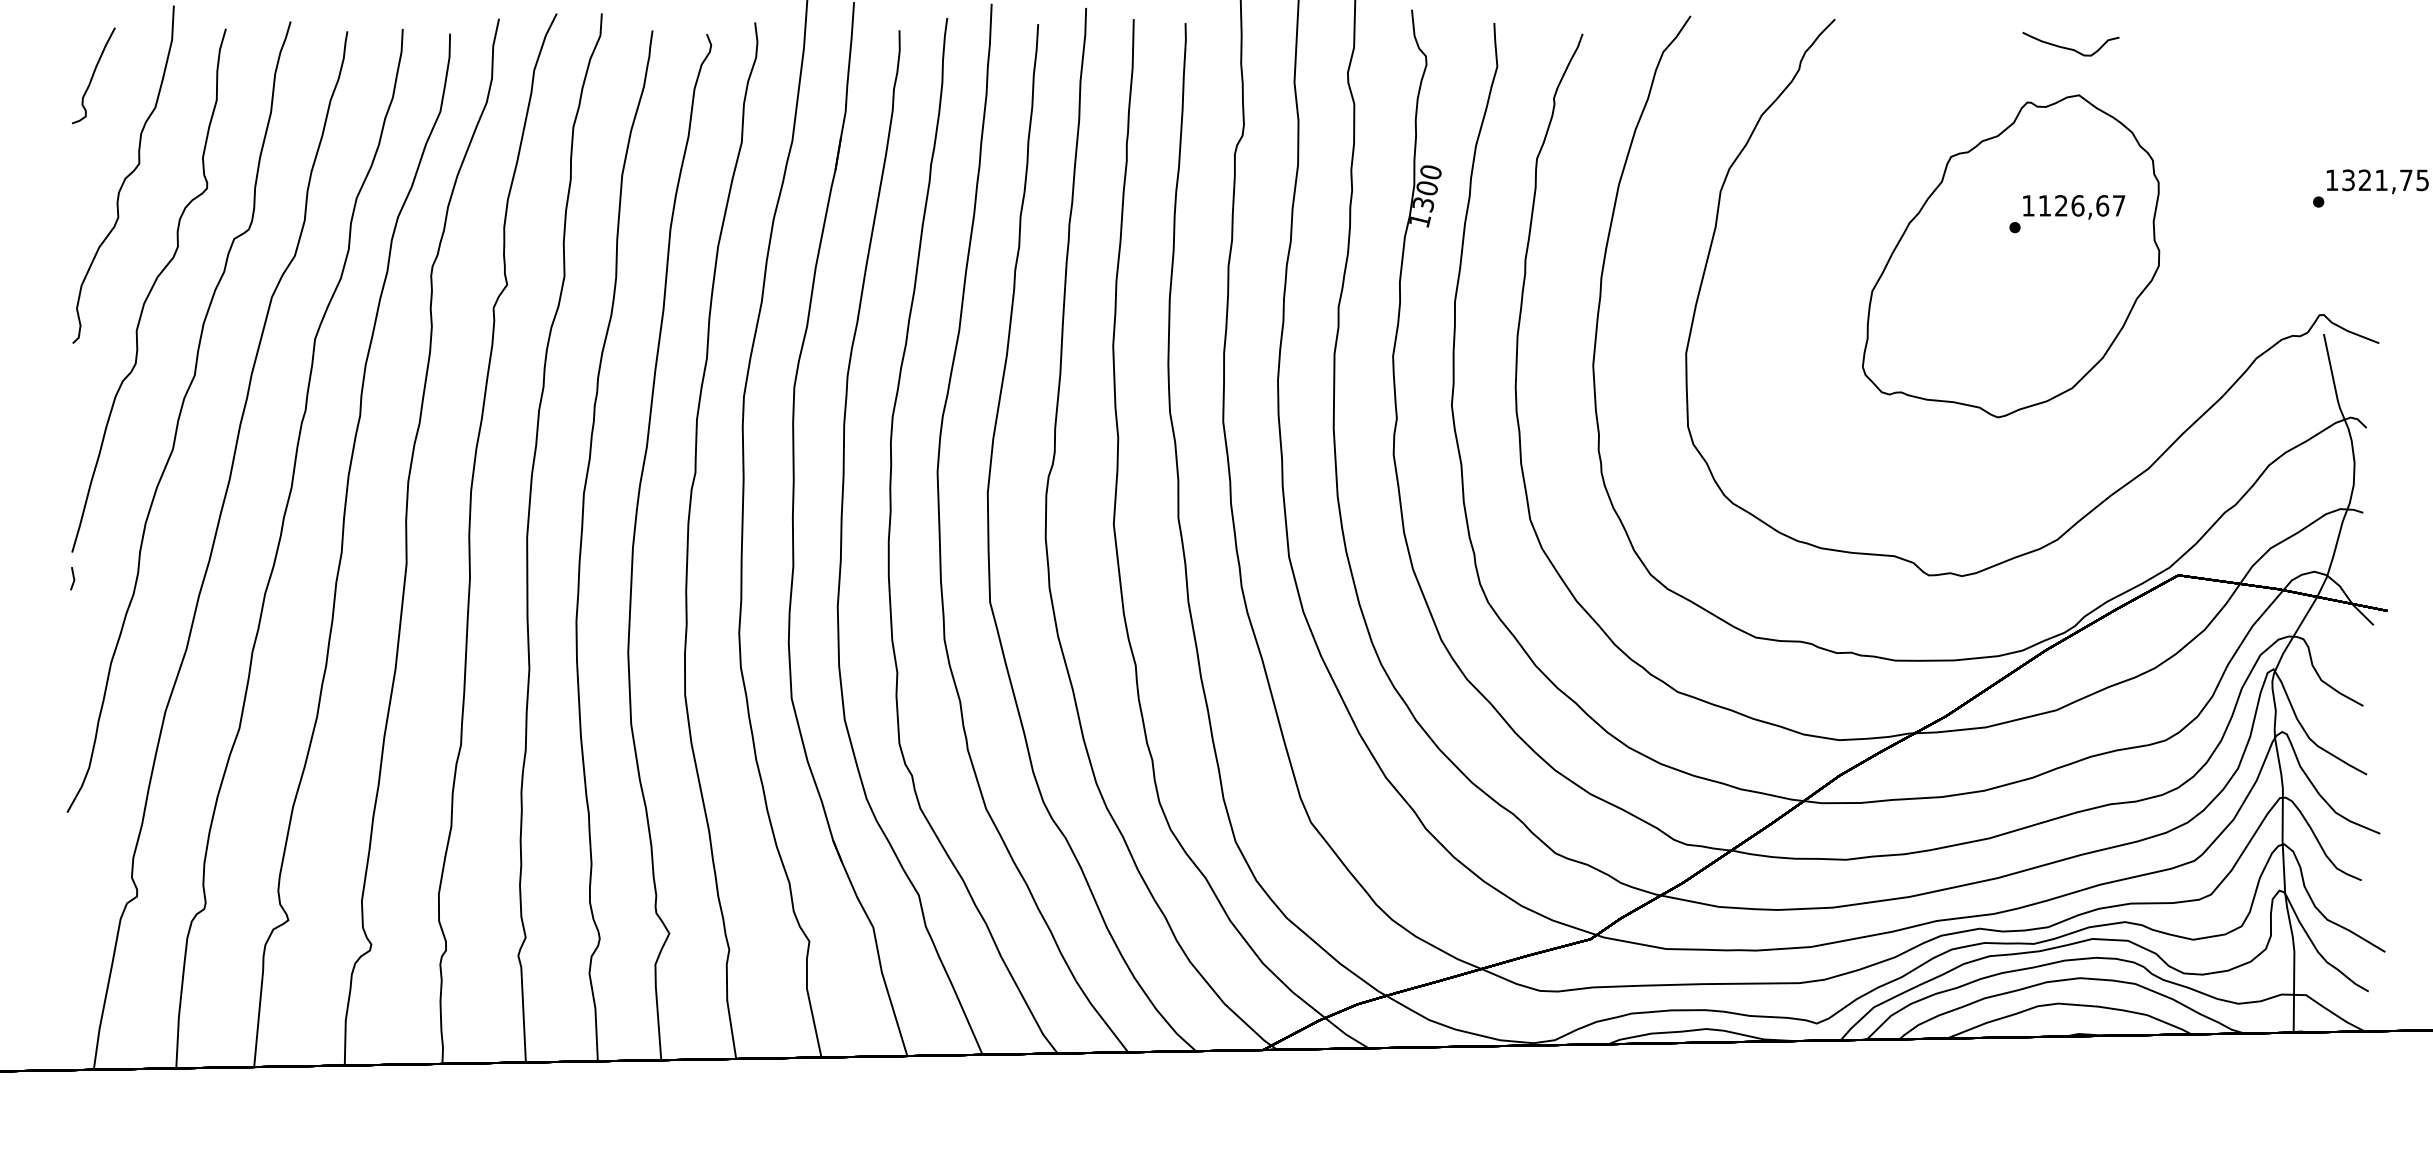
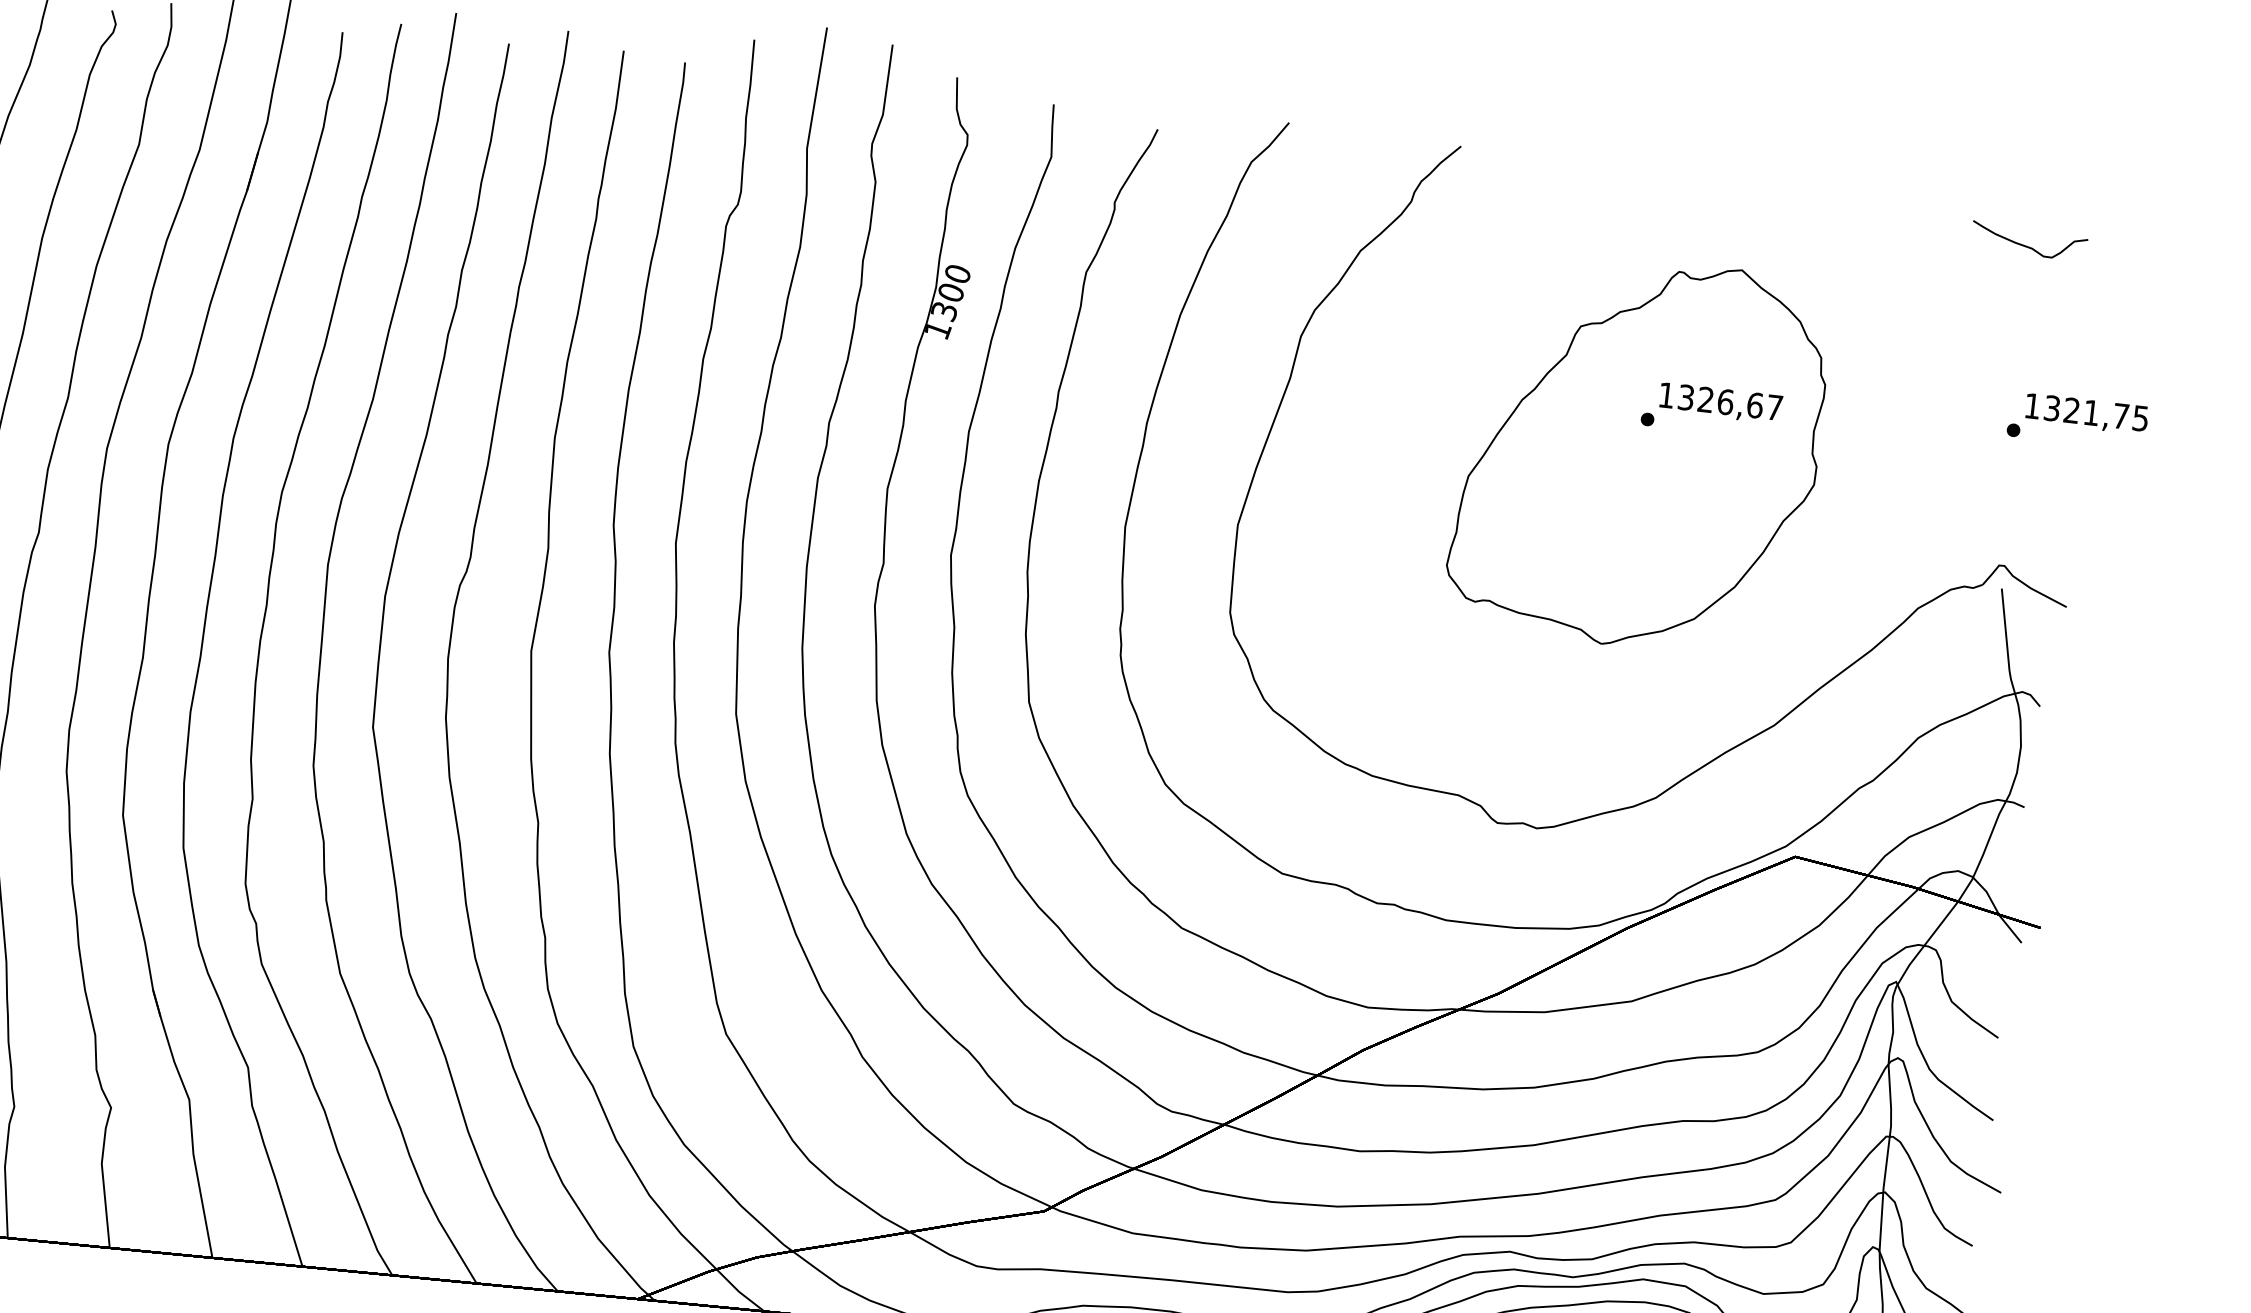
curve: (2068, 47) -> (2026, 244), moved
text: (2044, 205) -> (1685, 397), 1126,67 -> 1326,67

